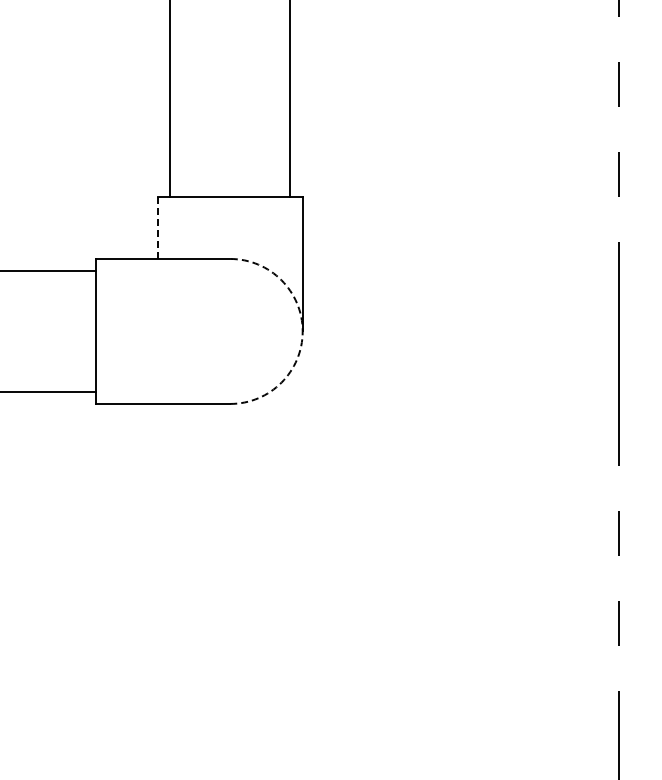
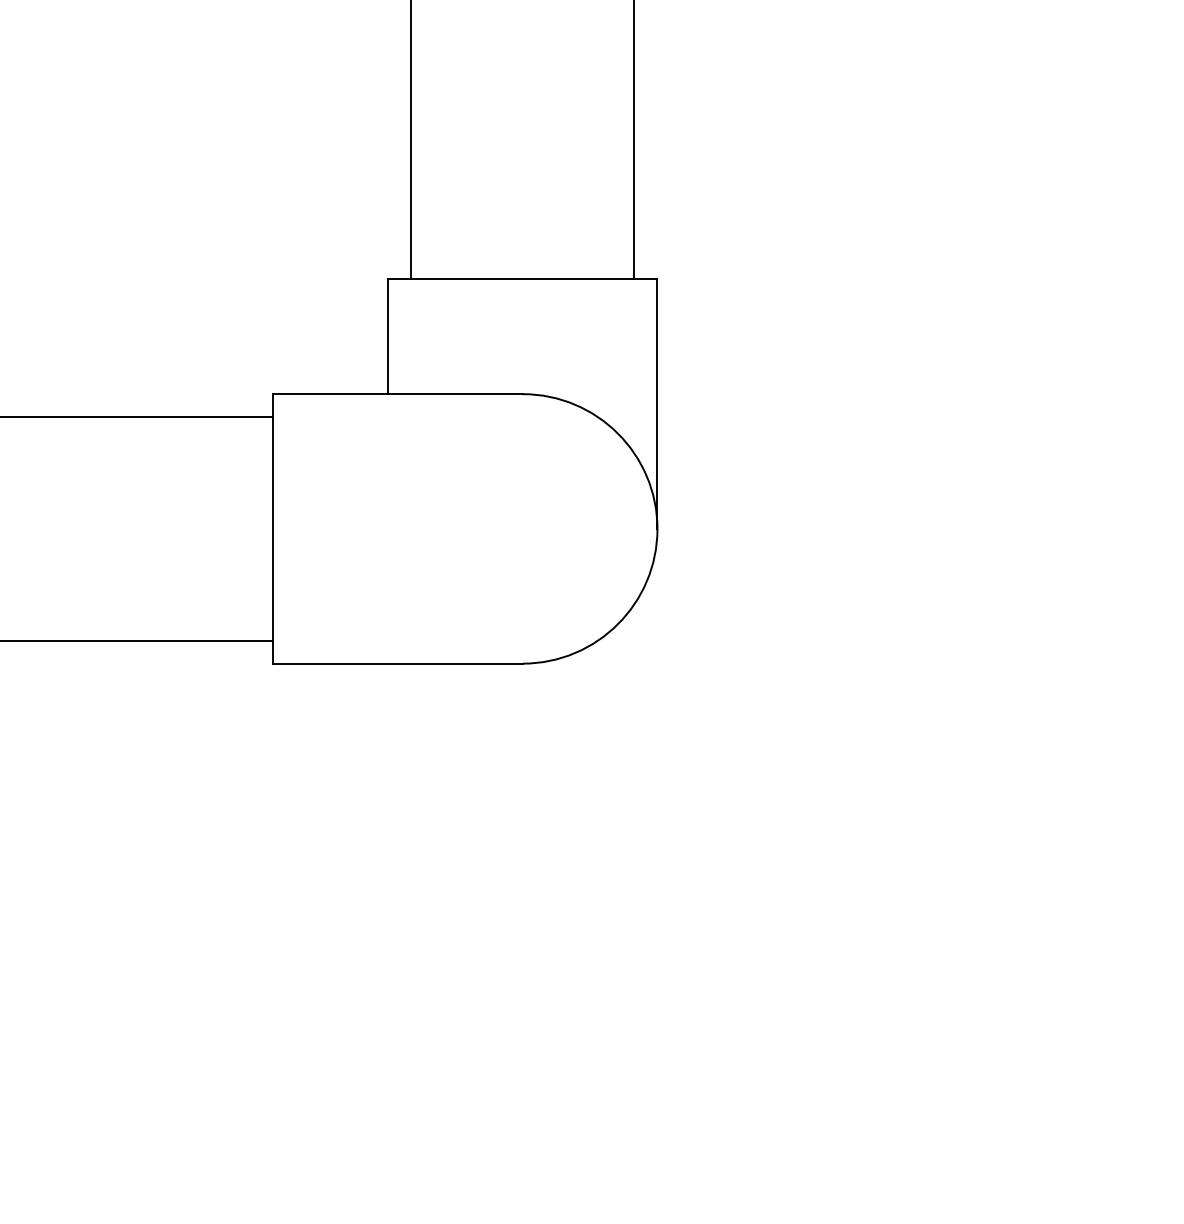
line: (157, 228) -> (387, 337), dashed -> solid
arc: (302, 331) -> (657, 528), dashed -> solid

